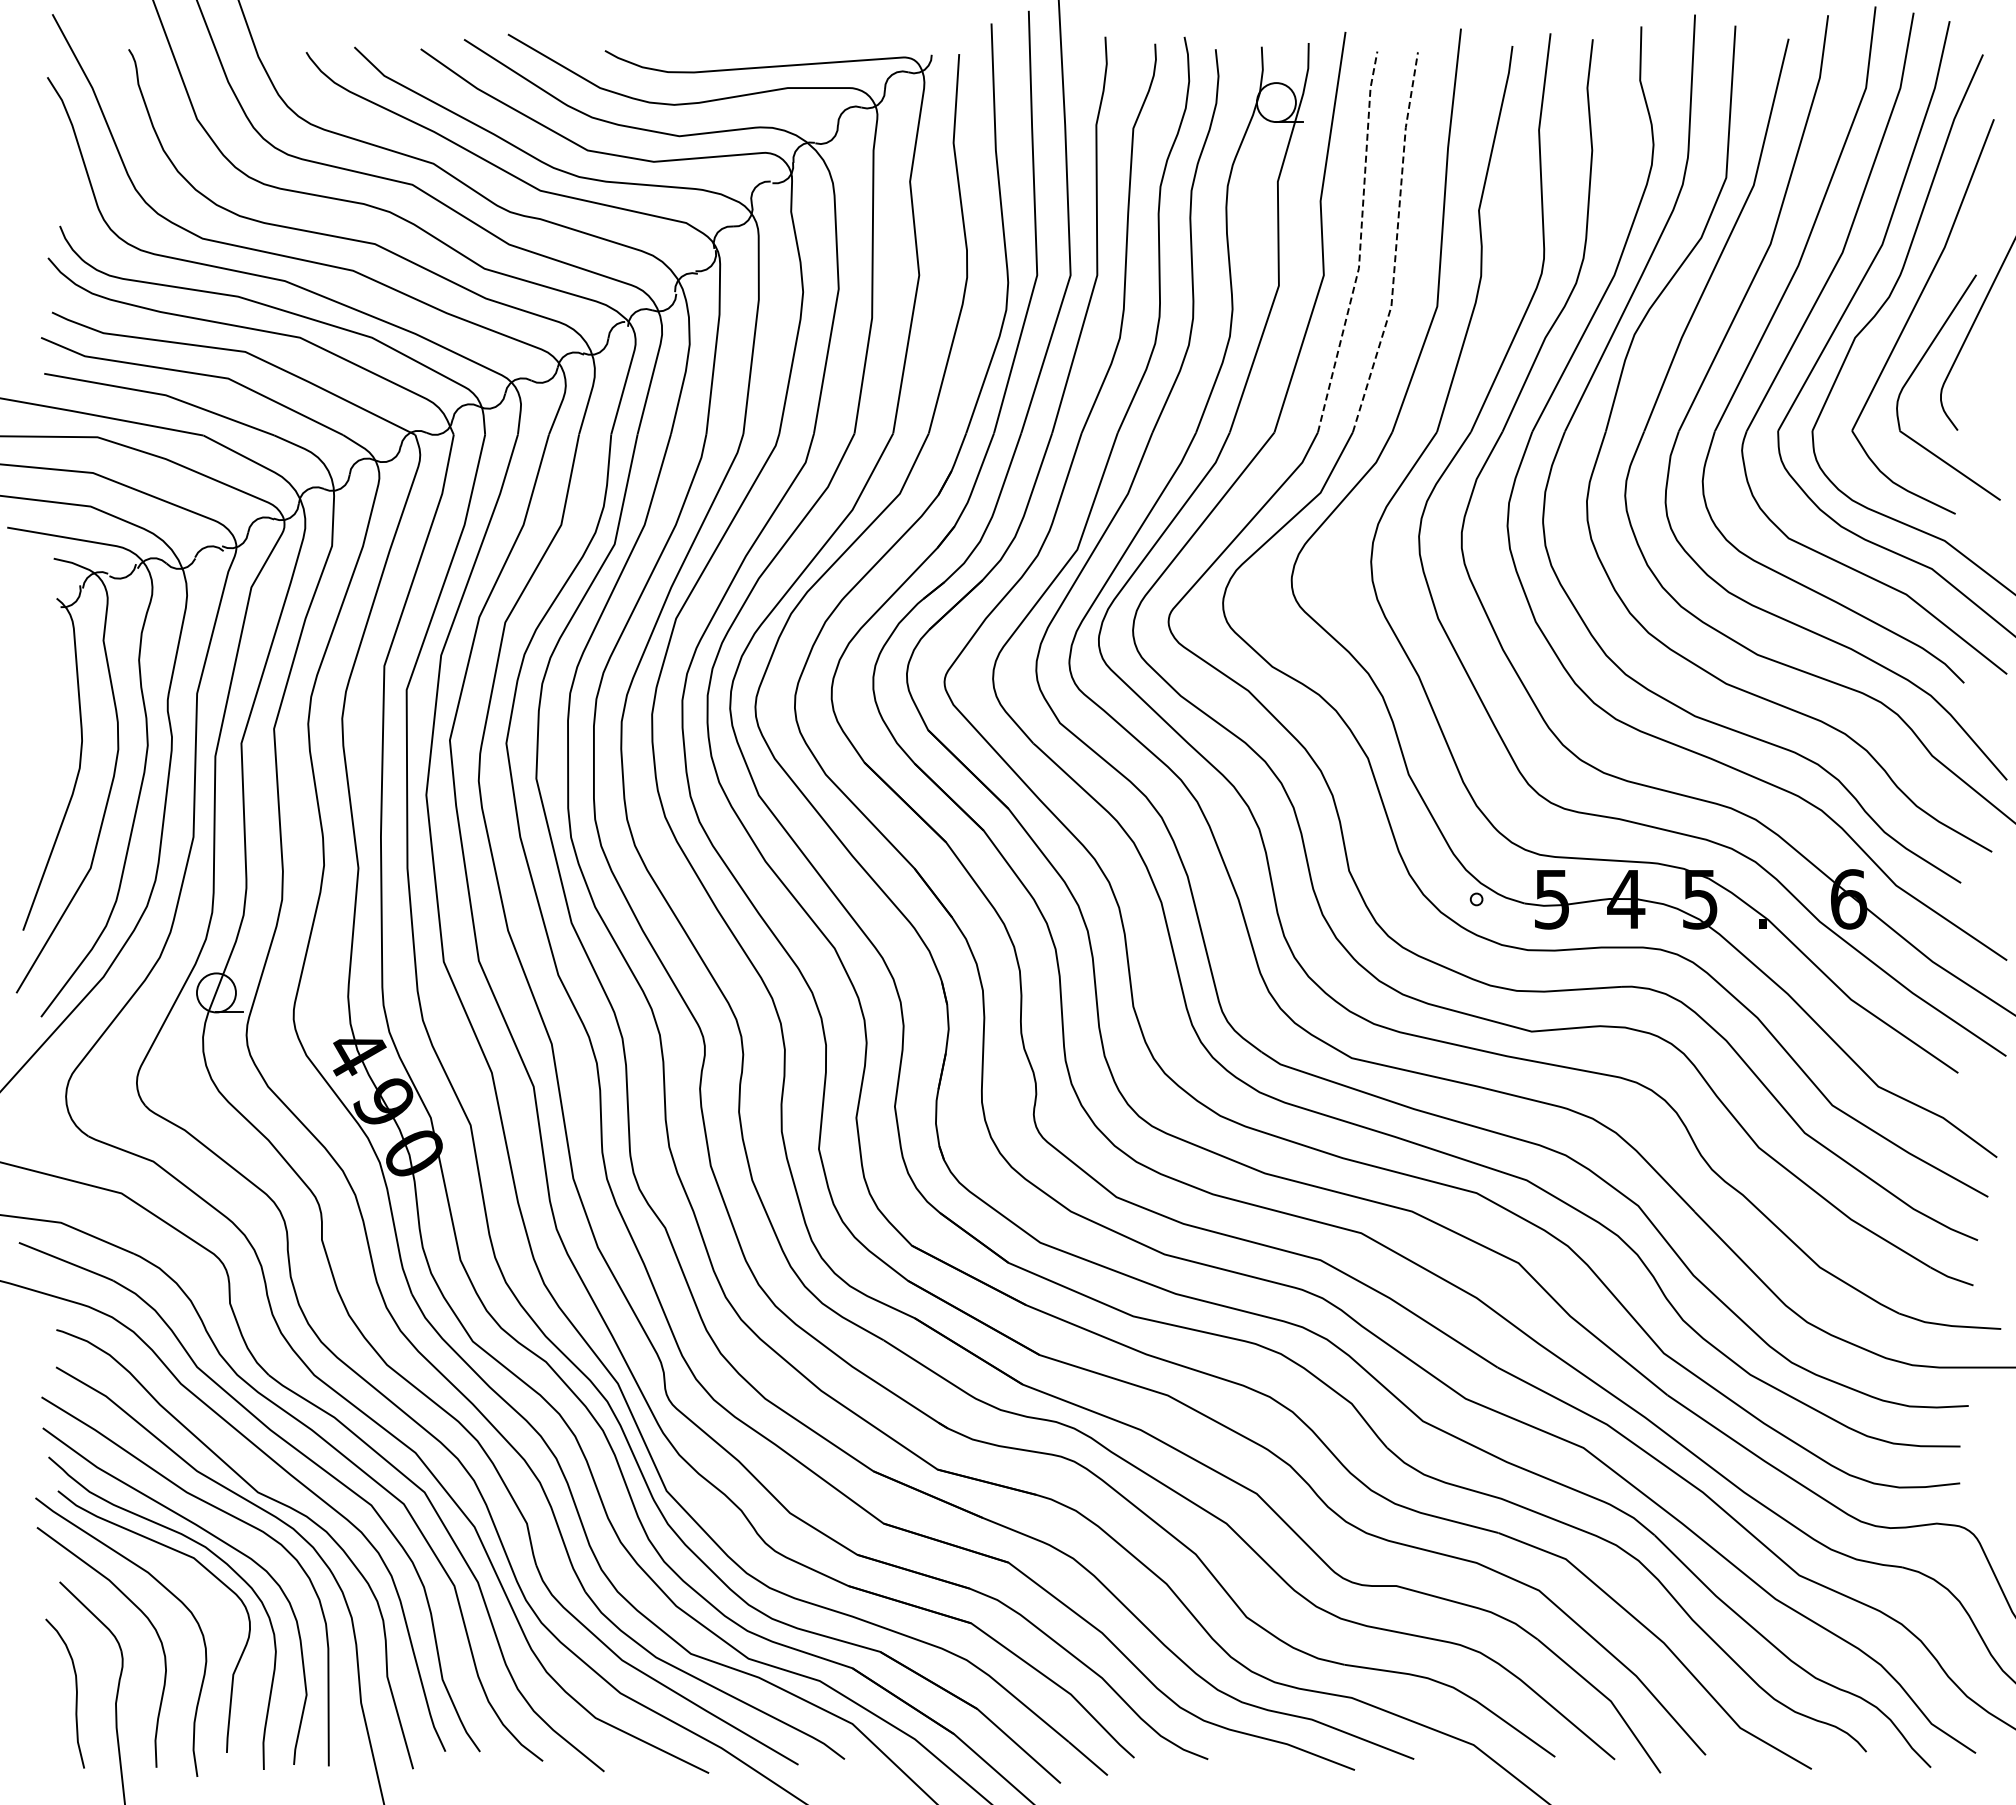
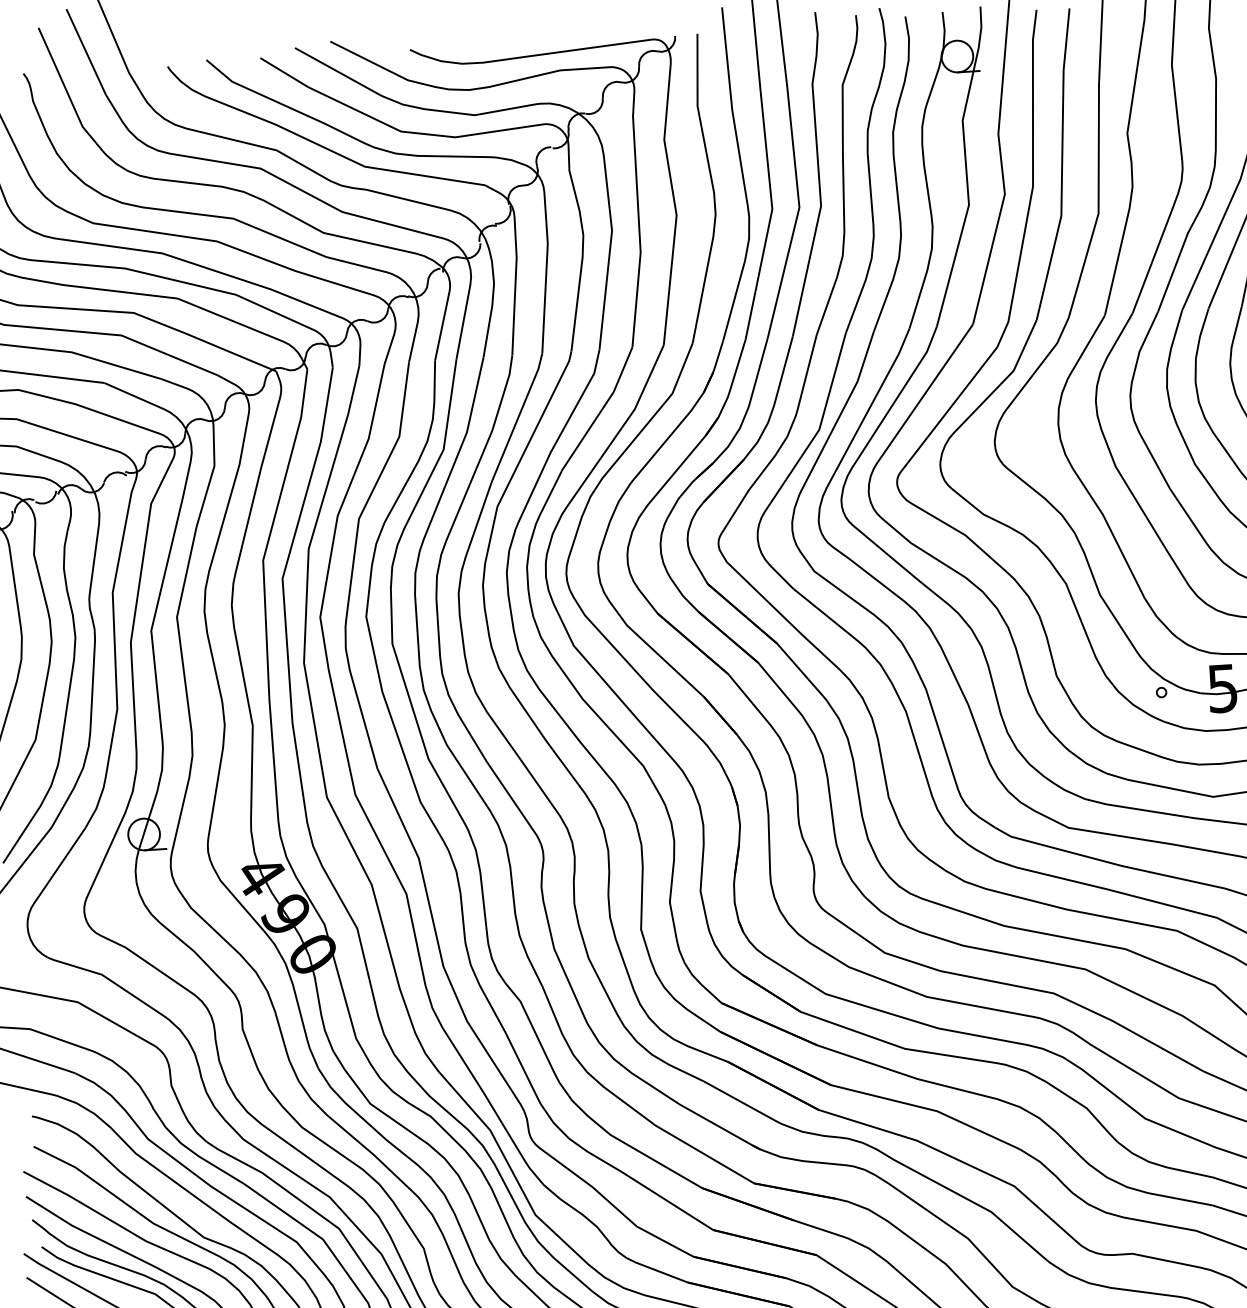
line: (1360, 243) -> (1032, 166), dashed -> solid
line: (1396, 243) -> (1062, 164), dashed -> solid

